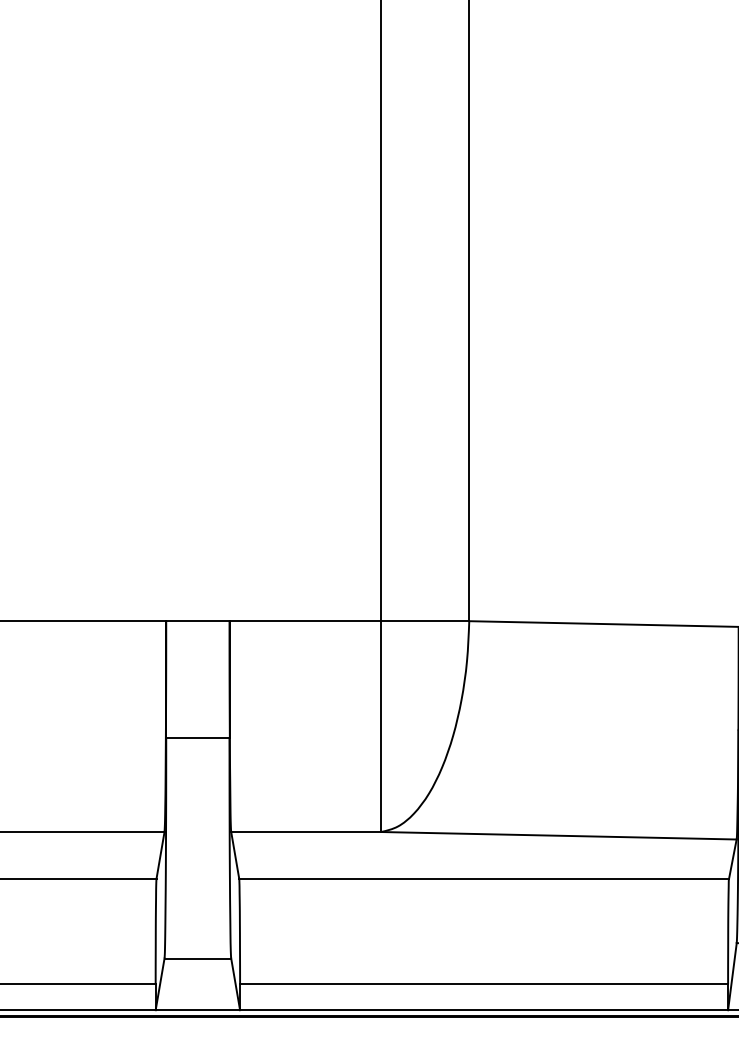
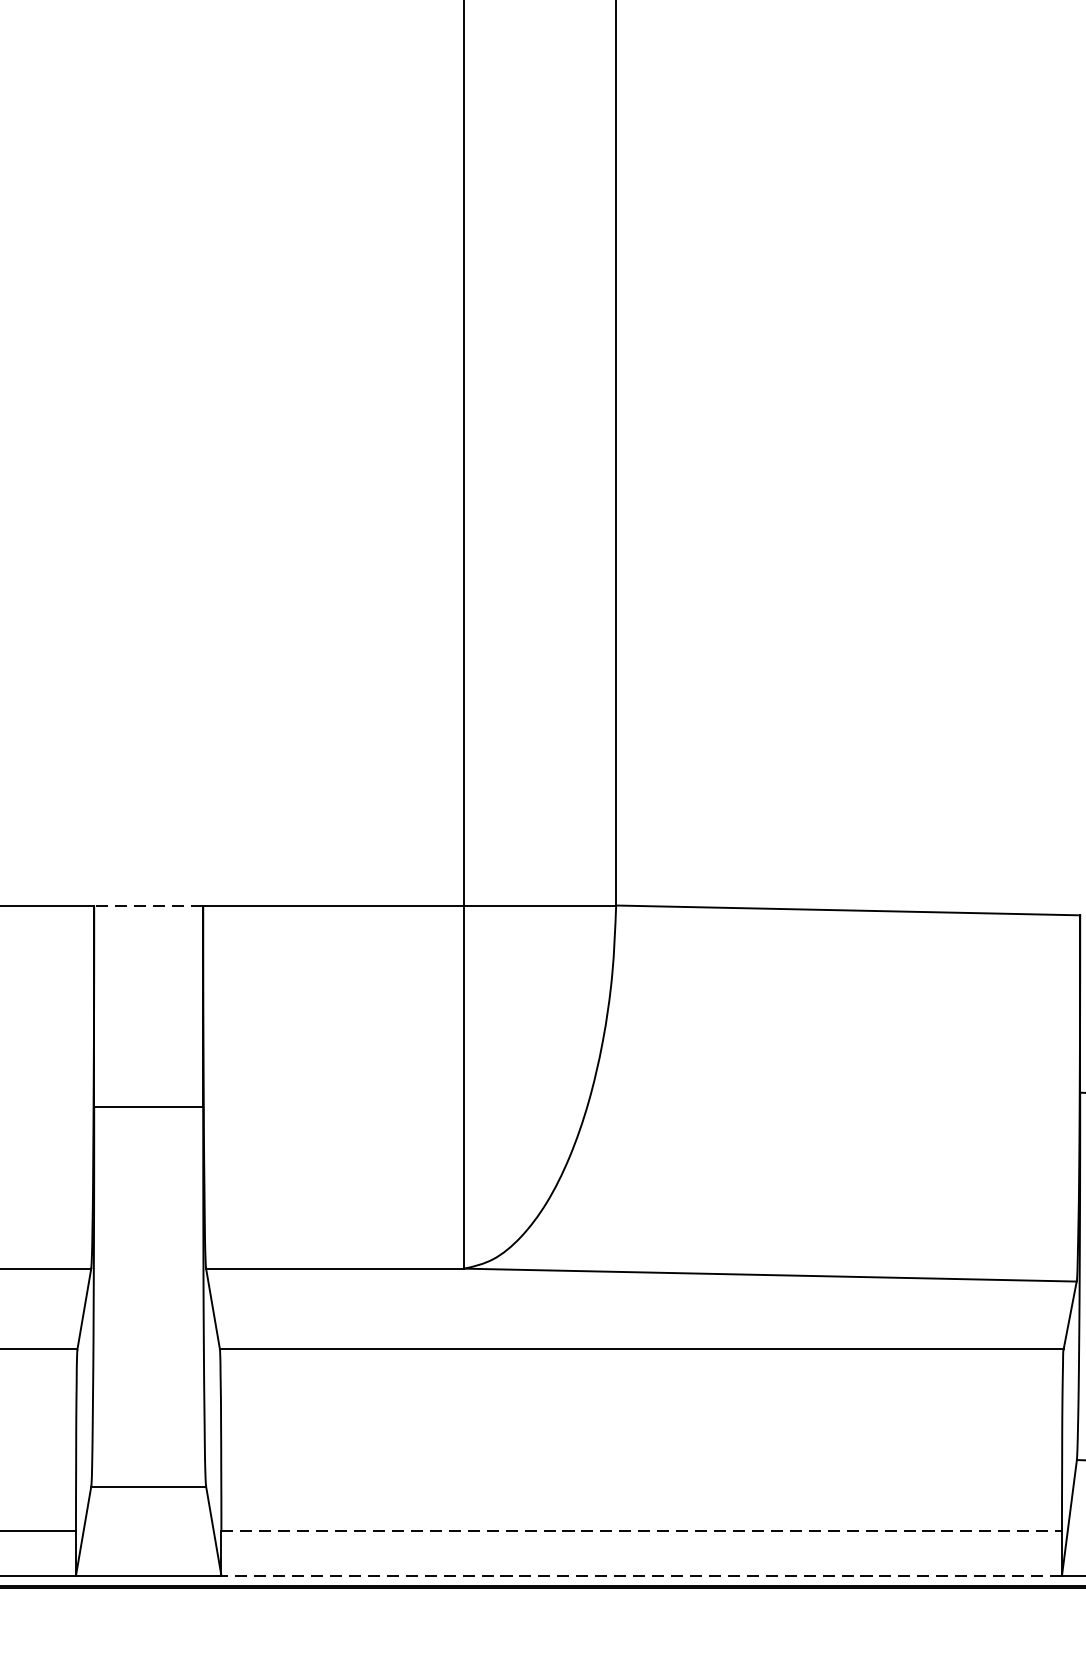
line: (197, 621) -> (148, 906), solid -> dashed
line: (484, 984) -> (642, 1531), solid -> dashed
line: (483, 1010) -> (640, 1576), solid -> dashed

